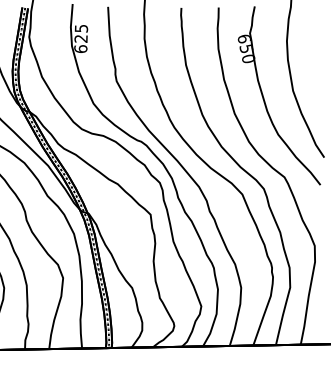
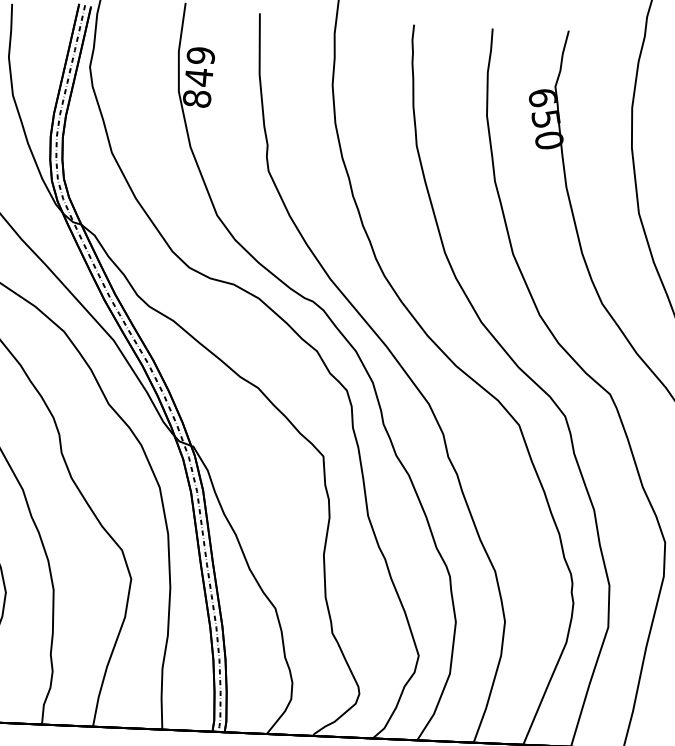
text: (80, 38) -> (197, 76), 625 -> 849

